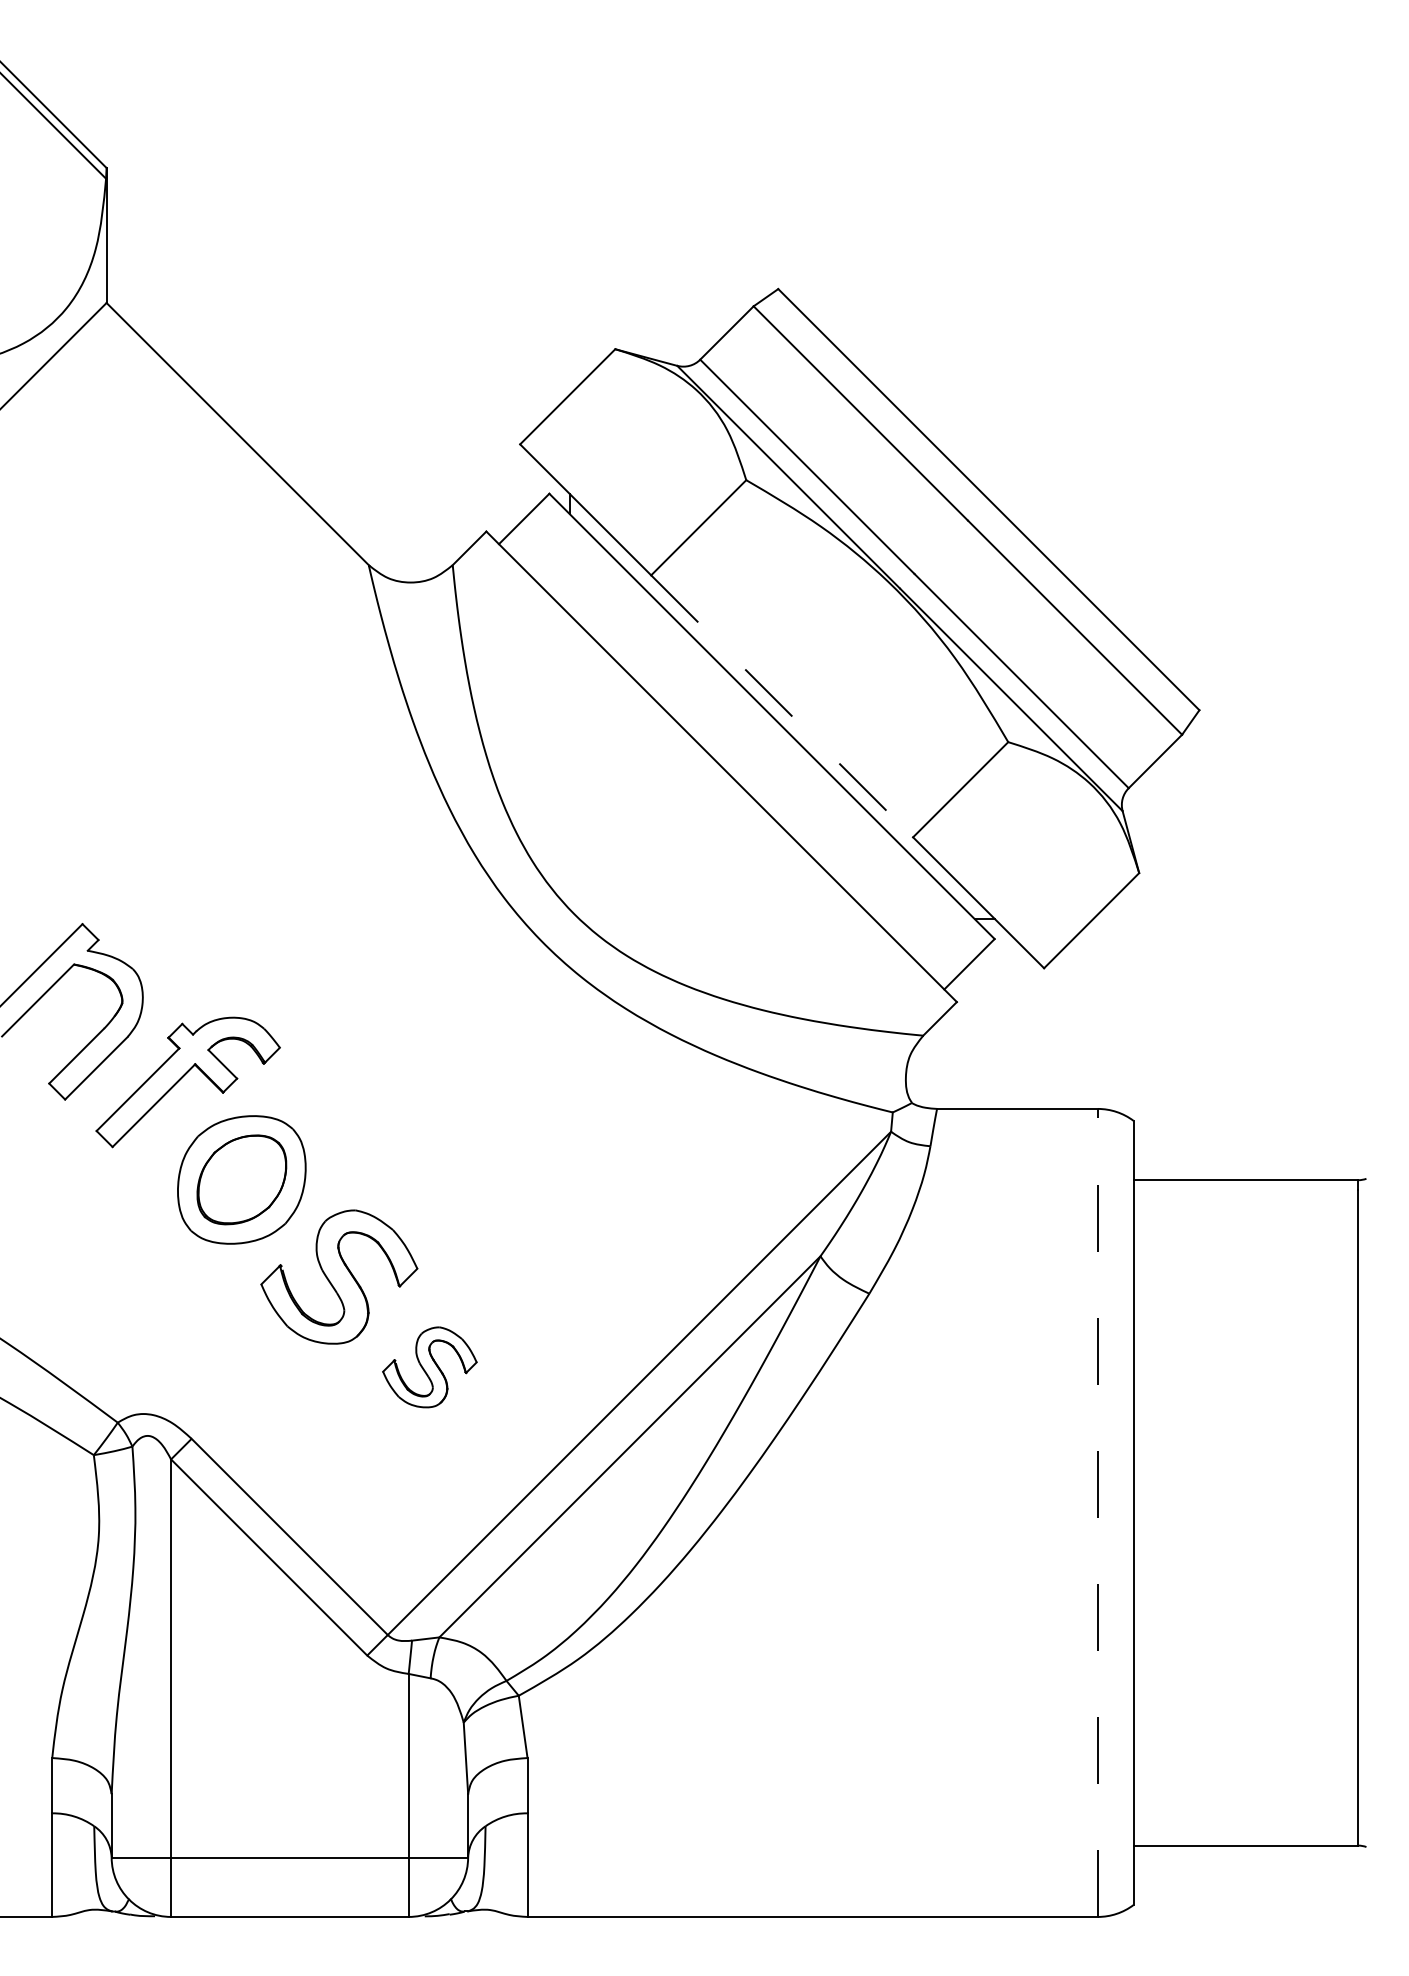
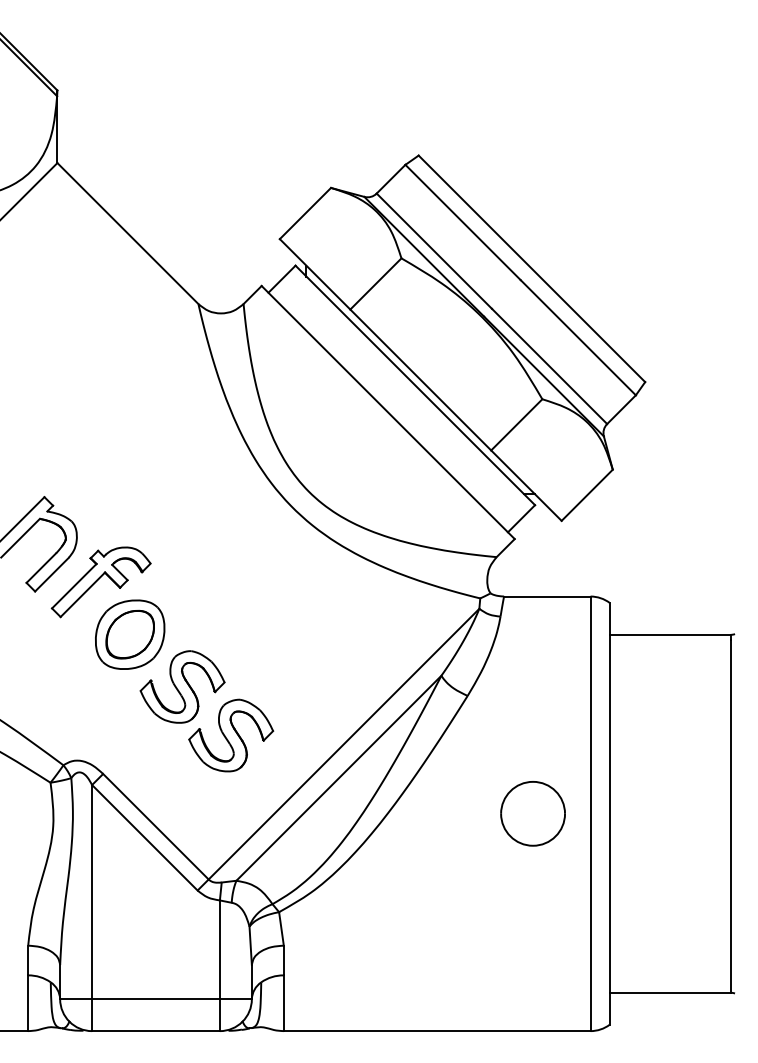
line: (781, 707) -> (420, 380), dashed -> solid
part: (430, 1367) -> (231, 735), size x1.67
part: (989, 1512) -> (532, 813), added
line: (1097, 1512) -> (590, 813), dashed -> solid

